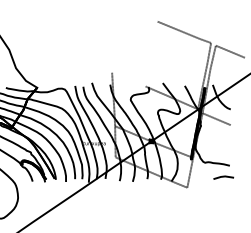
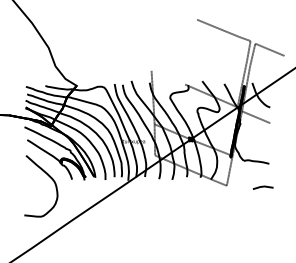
line: (223, 177) -> (262, 187), moved

